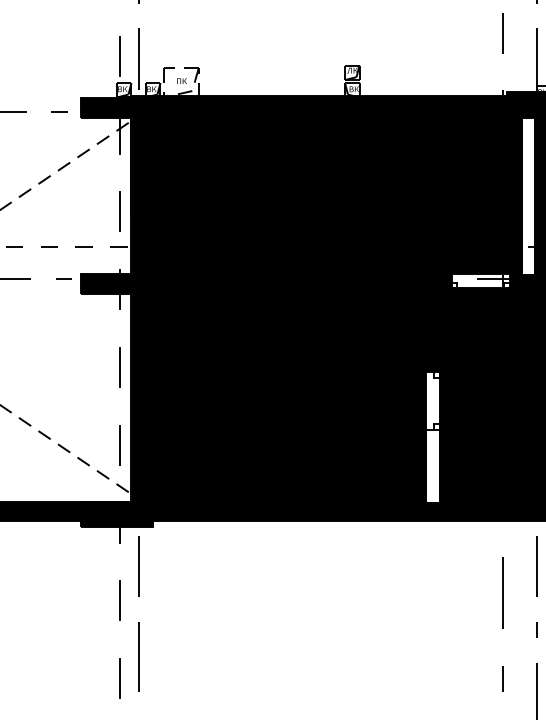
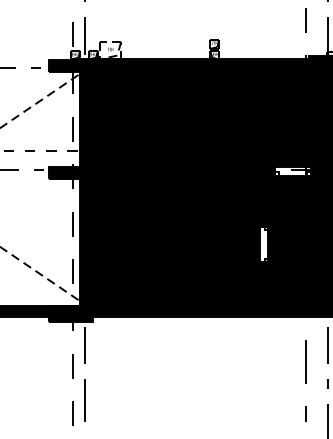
fill: (527, 186) -> (321, 113), added
fill: (432, 466) -> (263, 284), added

